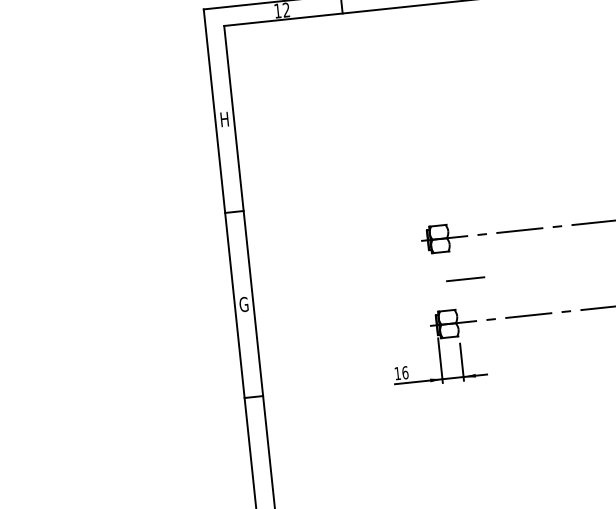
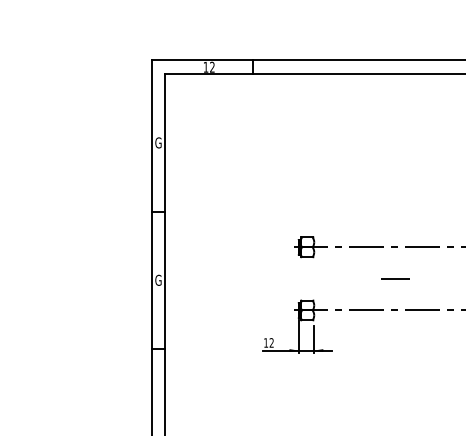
text: (224, 118) -> (158, 142), H -> G
line: (465, 278) -> (395, 278), moved
text: (404, 372) -> (271, 342), 16 -> 12

